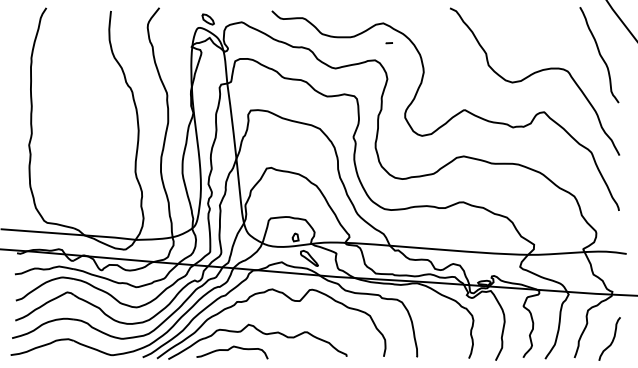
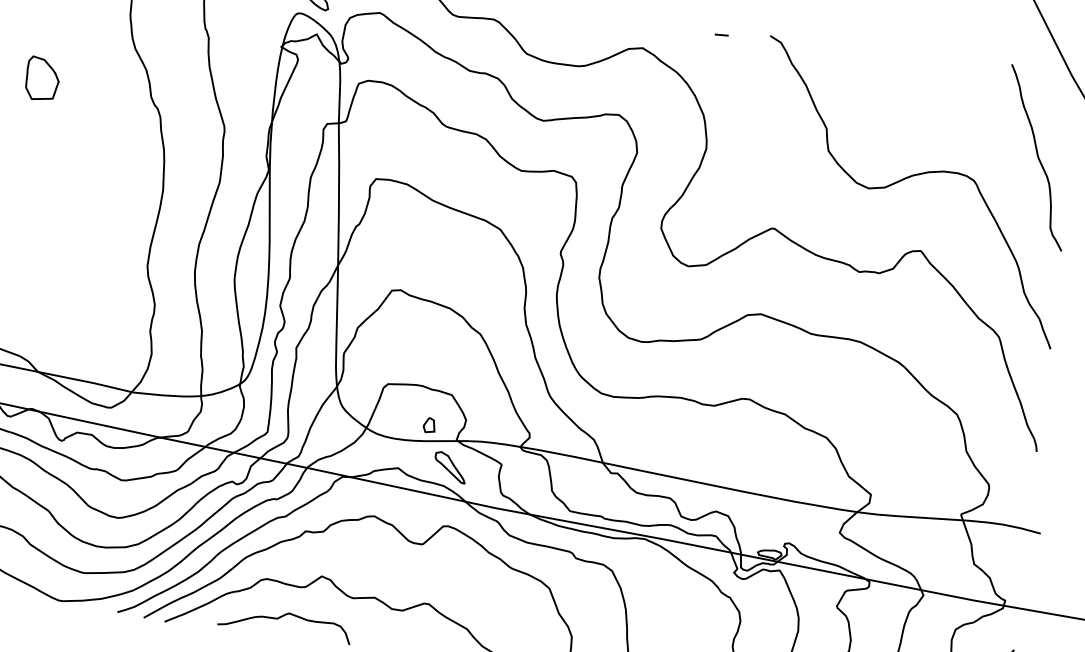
line: (388, 43) -> (720, 35), moved
part: (67, 79) -> (42, 78), added

